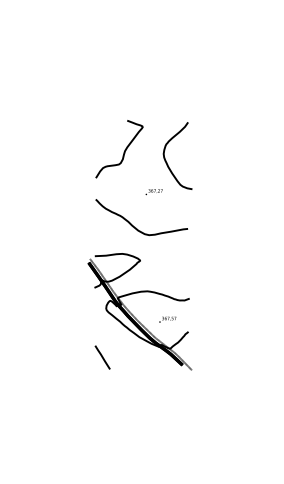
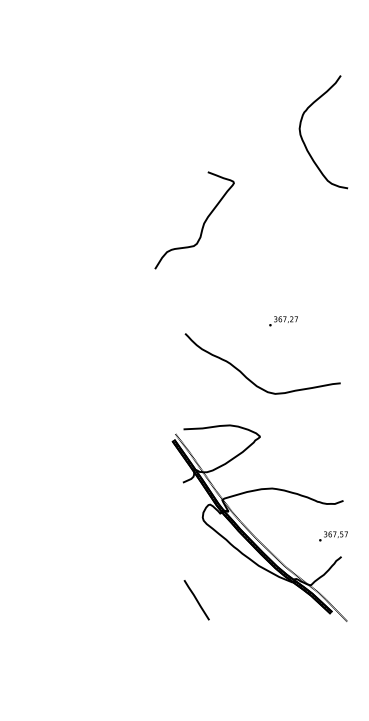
curve: (124, 149) -> (203, 220), moved
curve: (166, 160) -> (304, 139), moved
text: (167, 319) -> (333, 536), moved

